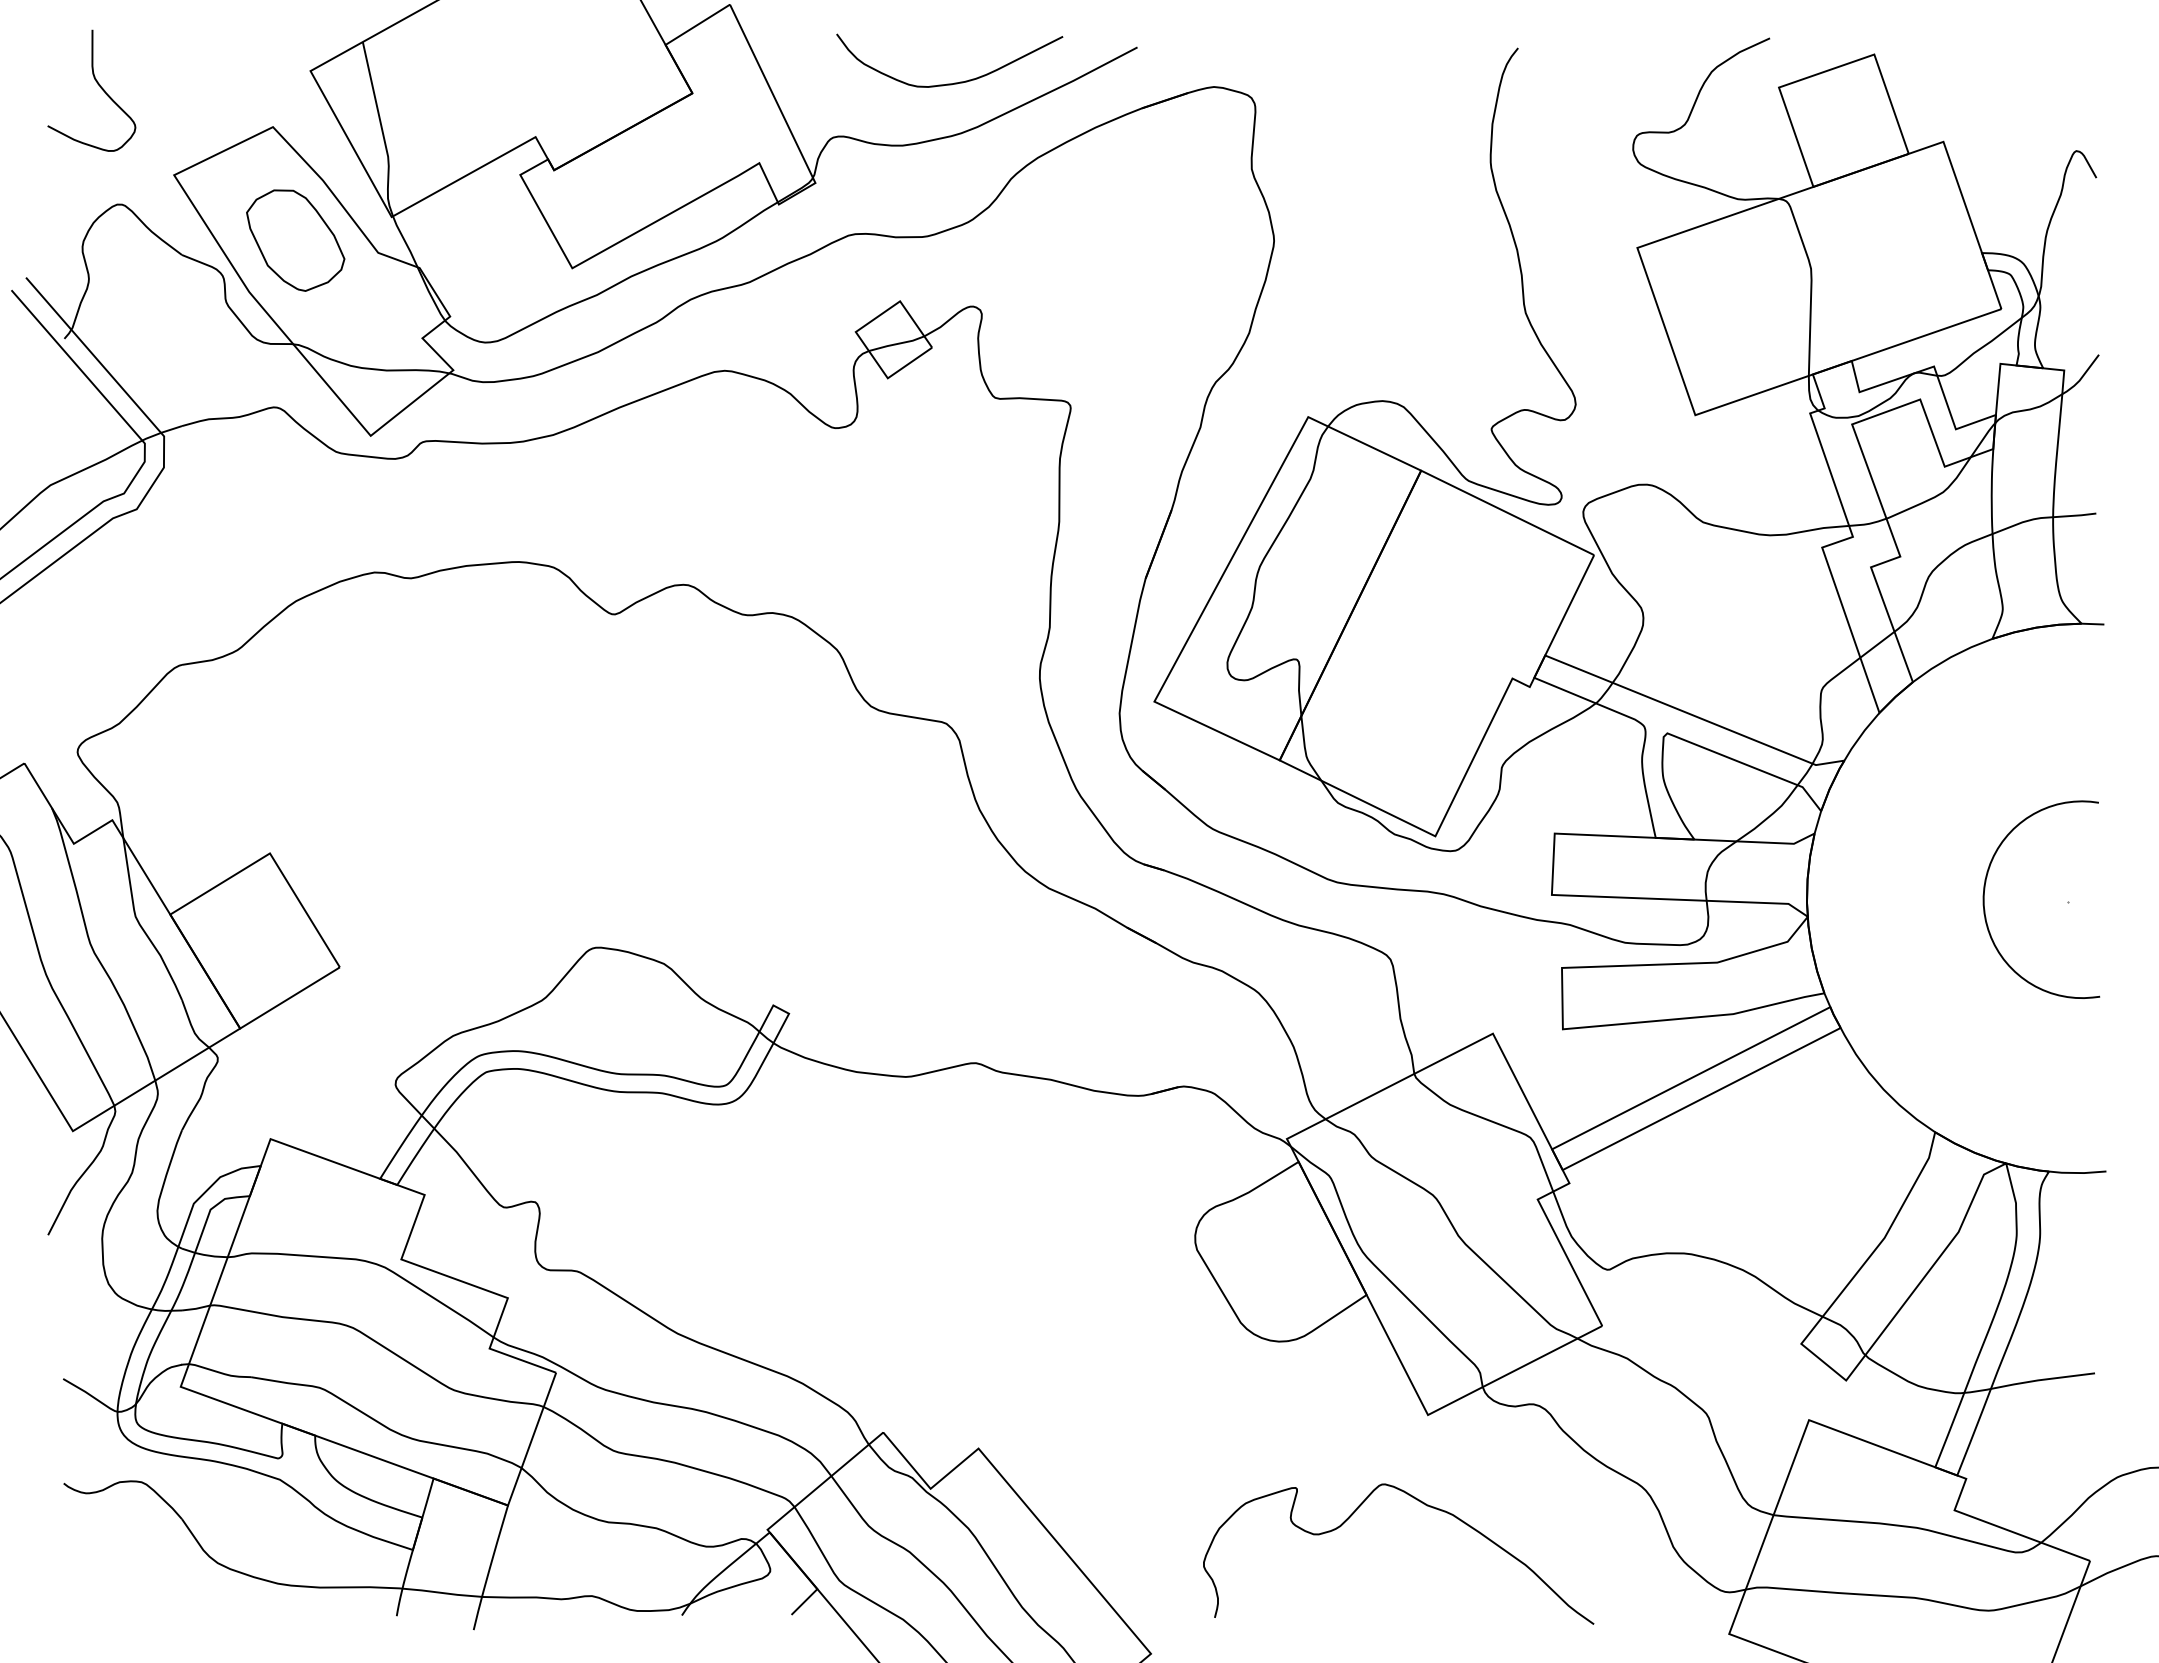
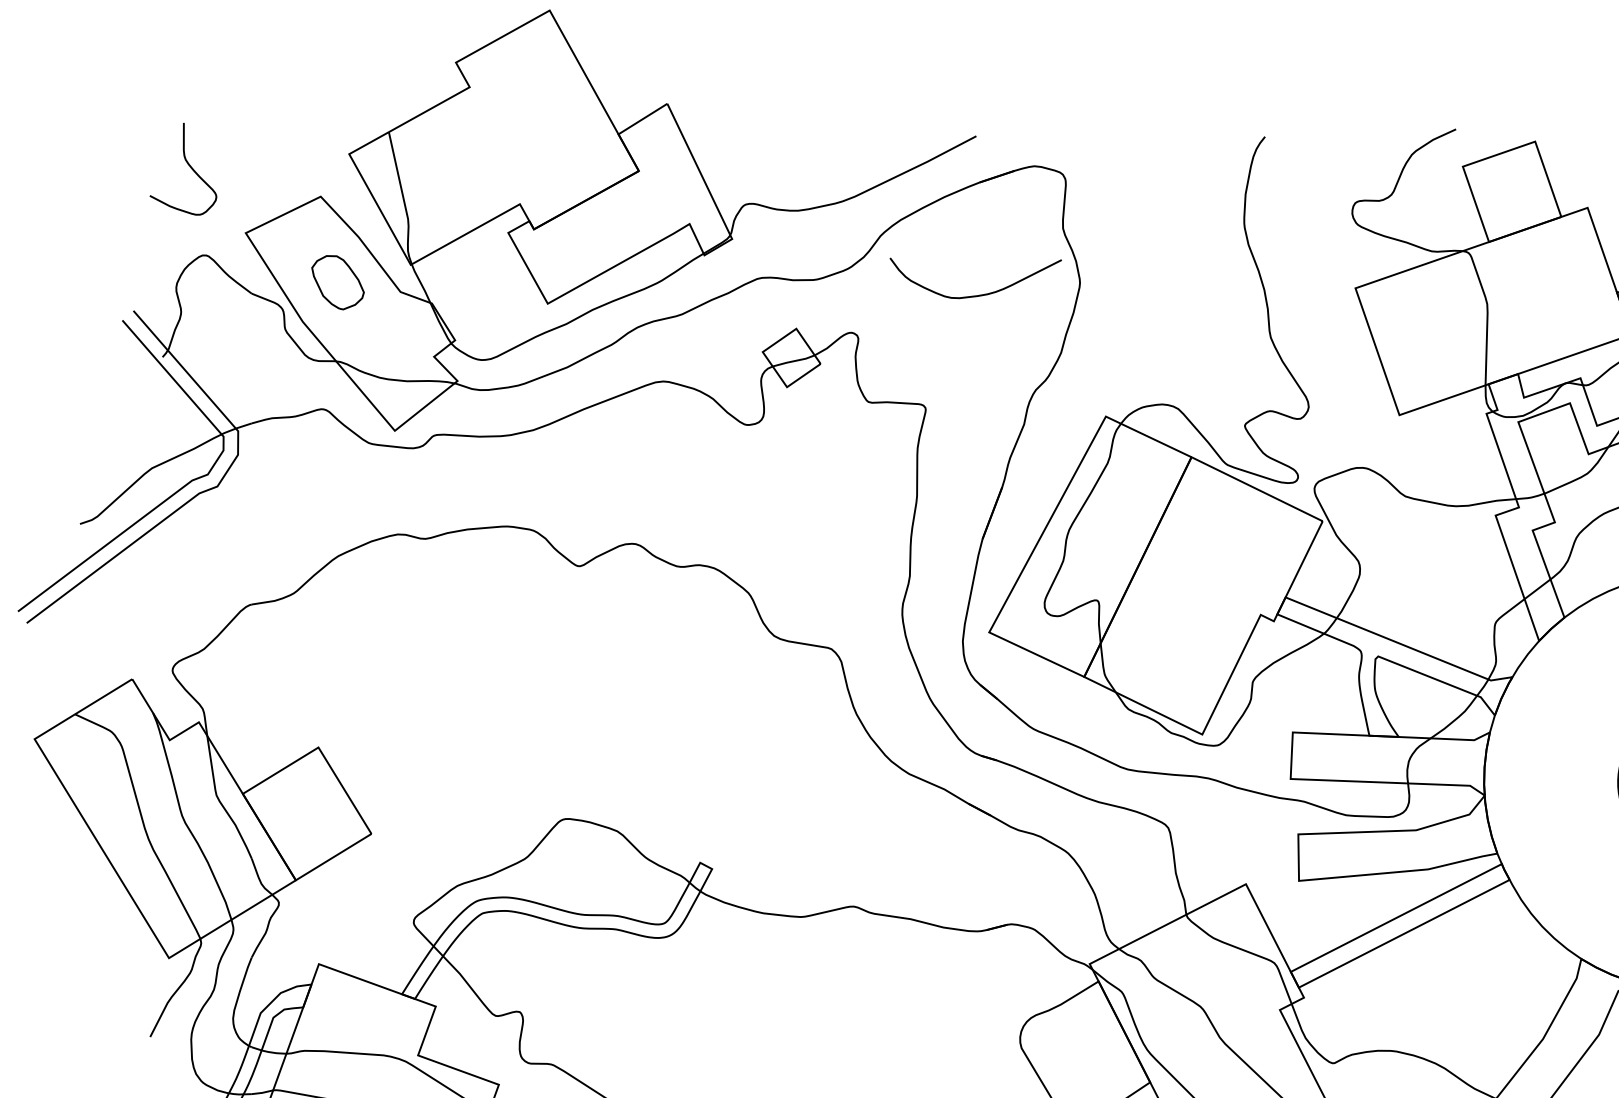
curve: (954, 82) -> (979, 294), moved
part: (295, 240) -> (337, 282), size x0.7

